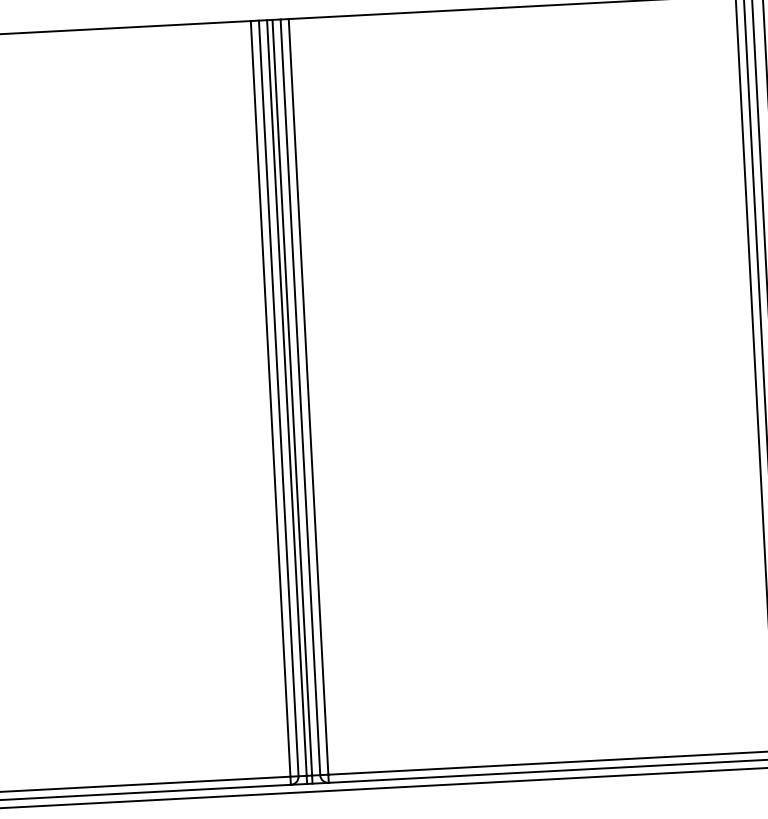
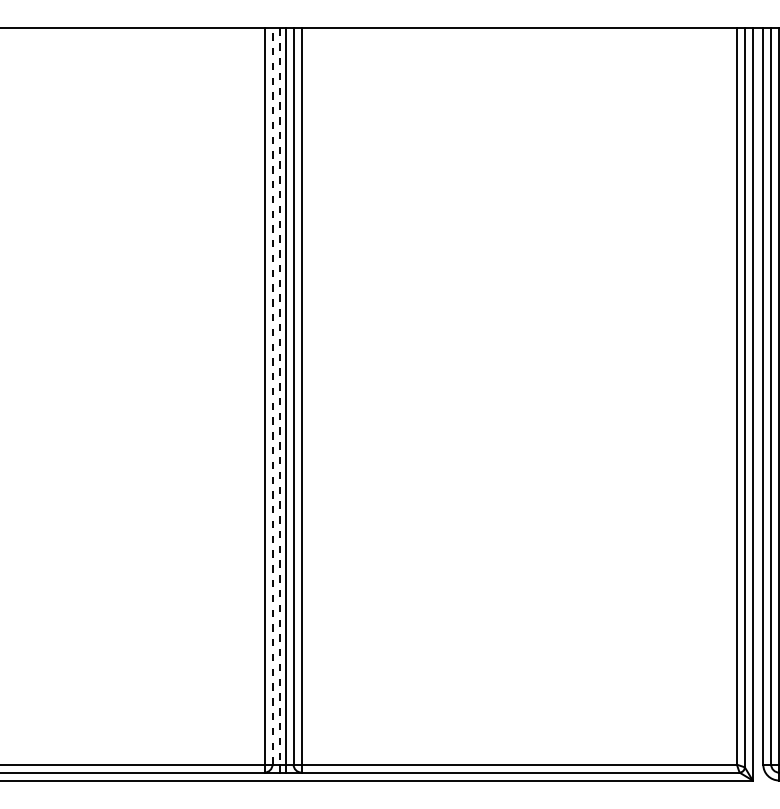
line: (278, 398) -> (272, 396), solid -> dashed
line: (287, 398) -> (280, 397), solid -> dashed

